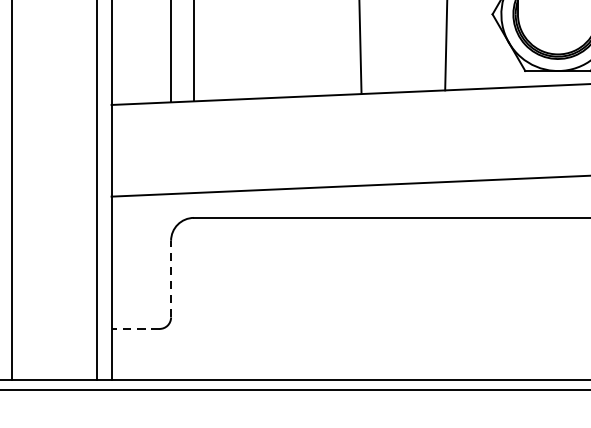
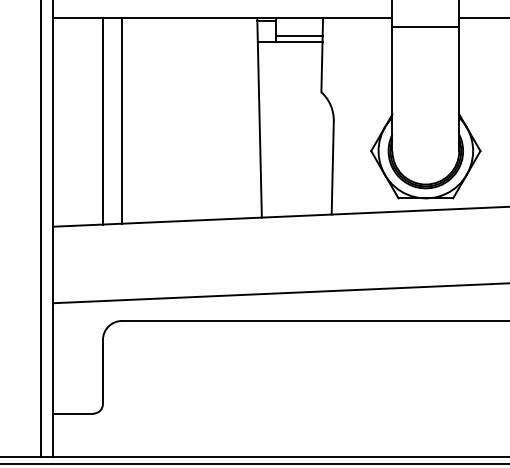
line: (170, 279) -> (102, 372), dashed -> solid
line: (134, 328) -> (72, 413), dashed -> solid

